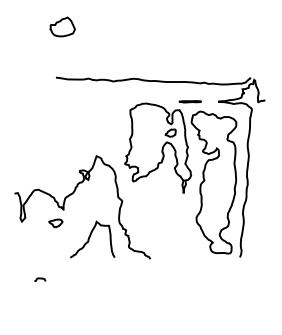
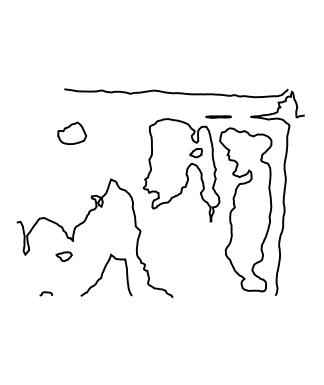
part: (62, 26) -> (71, 132), moved
curve: (40, 279) -> (46, 293), moved

